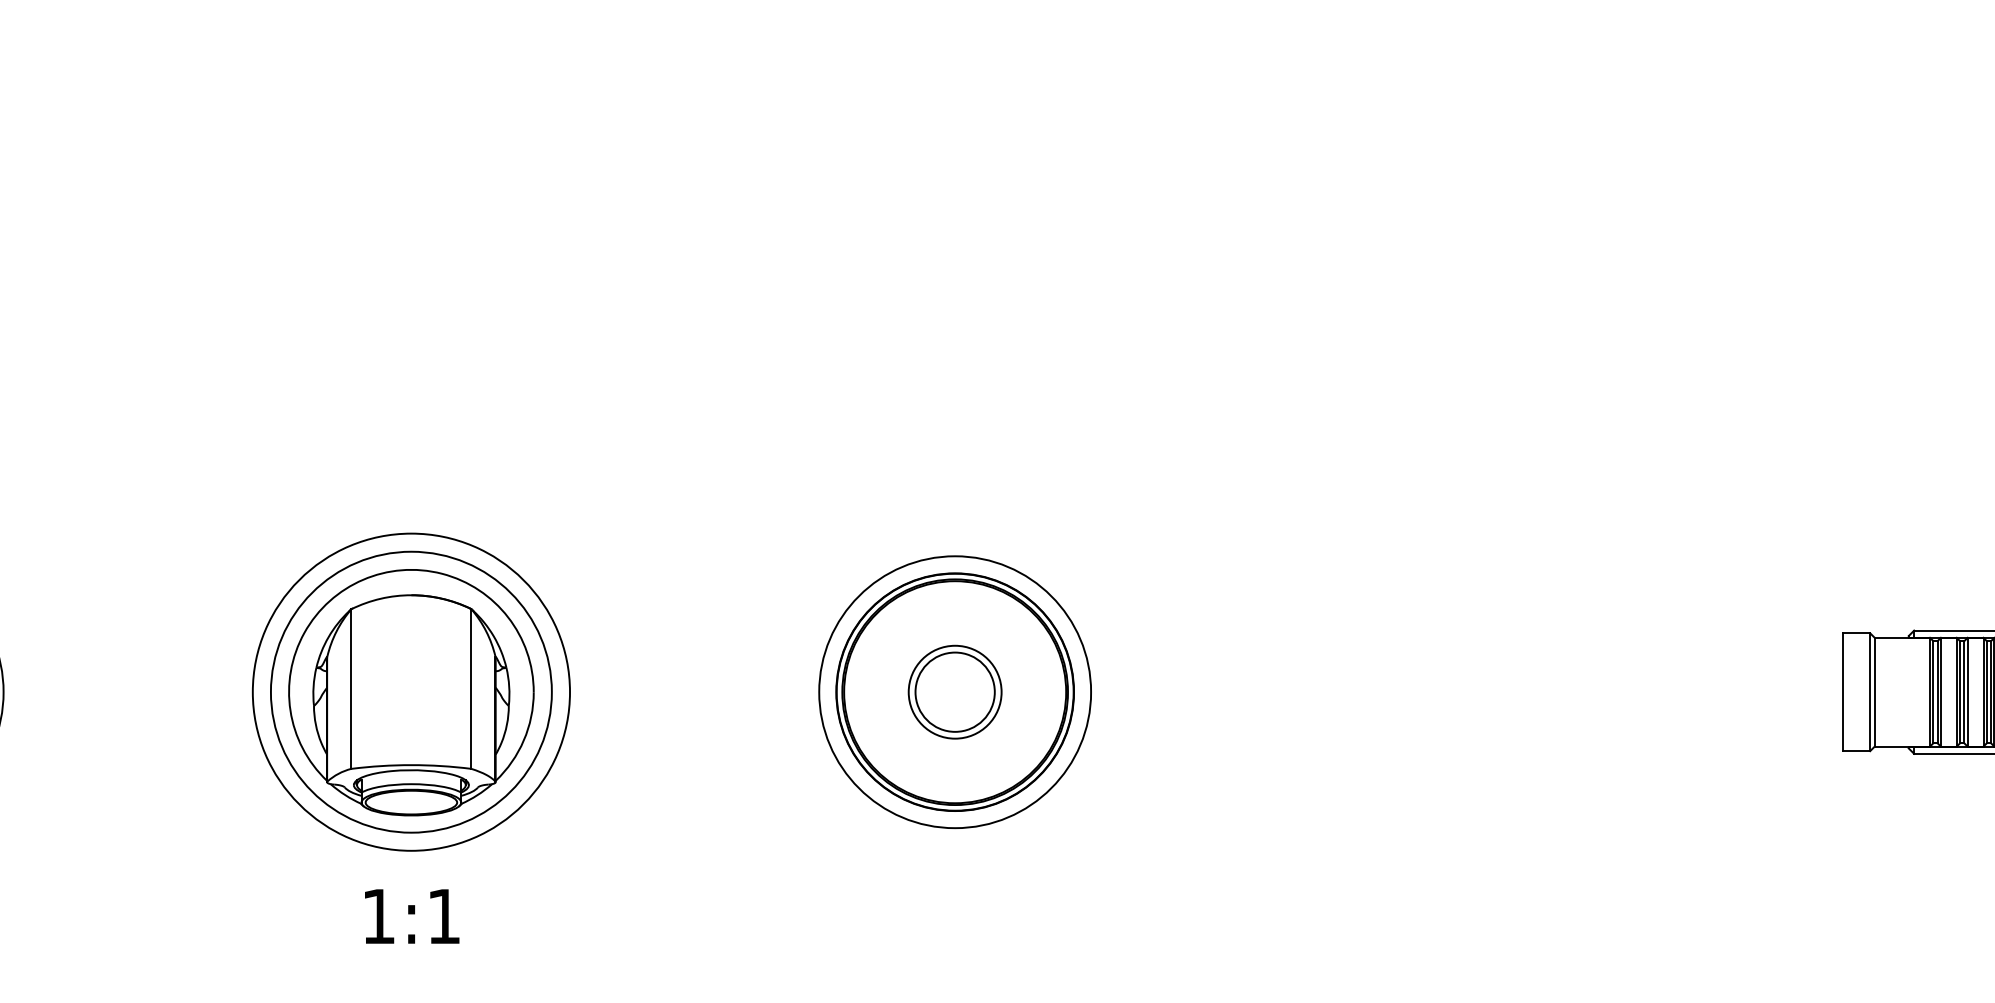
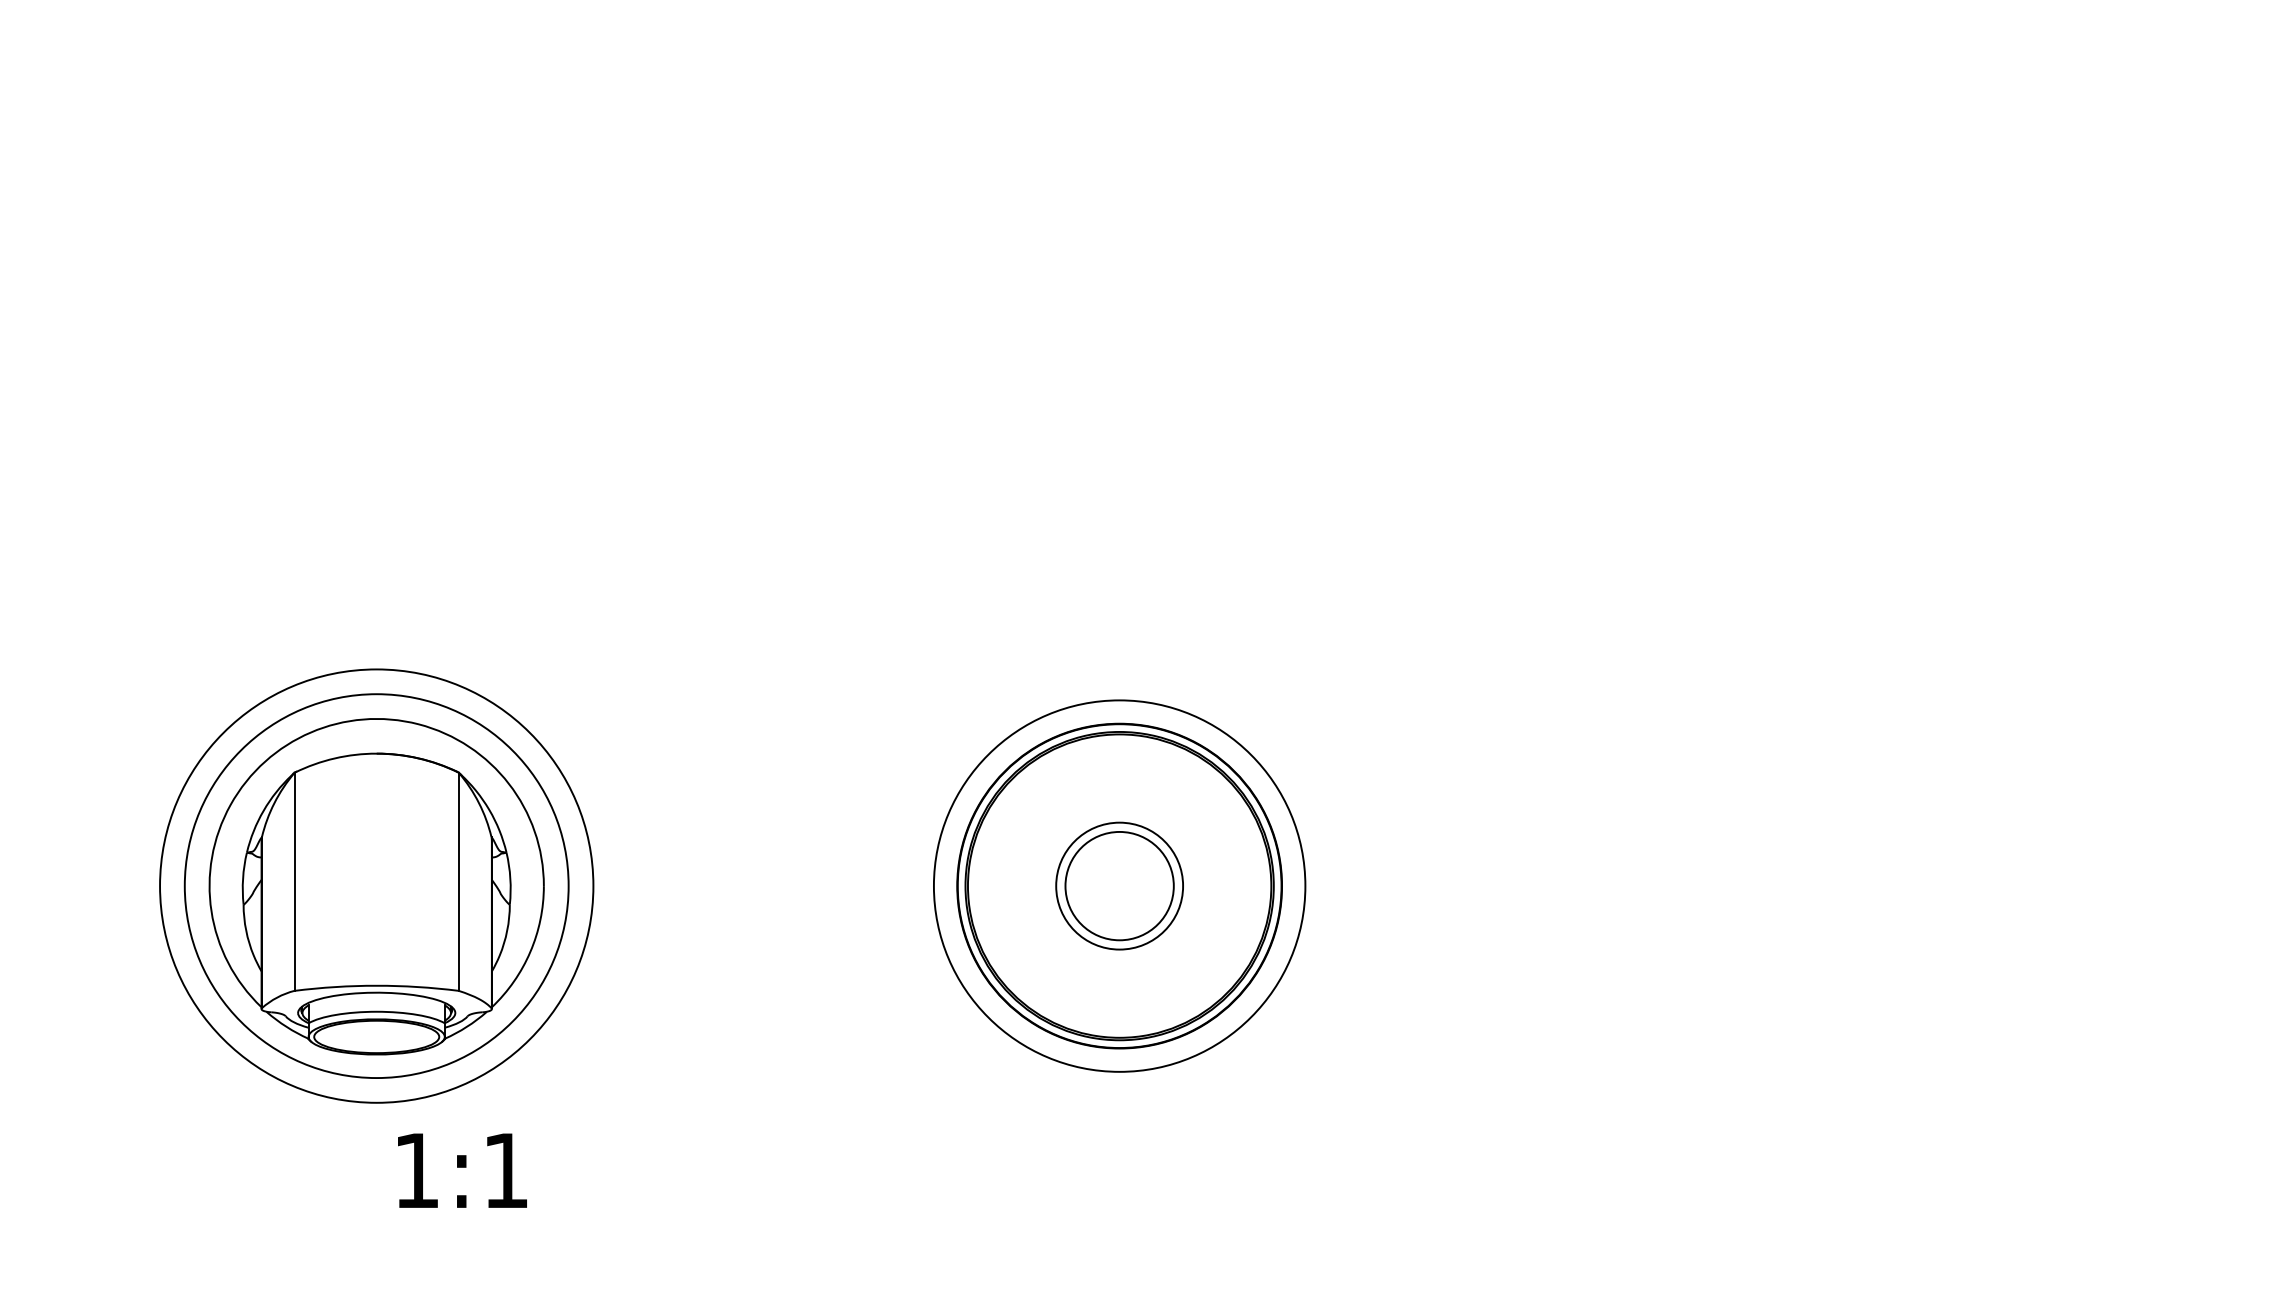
text: (412, 916) -> (462, 1170), moved

